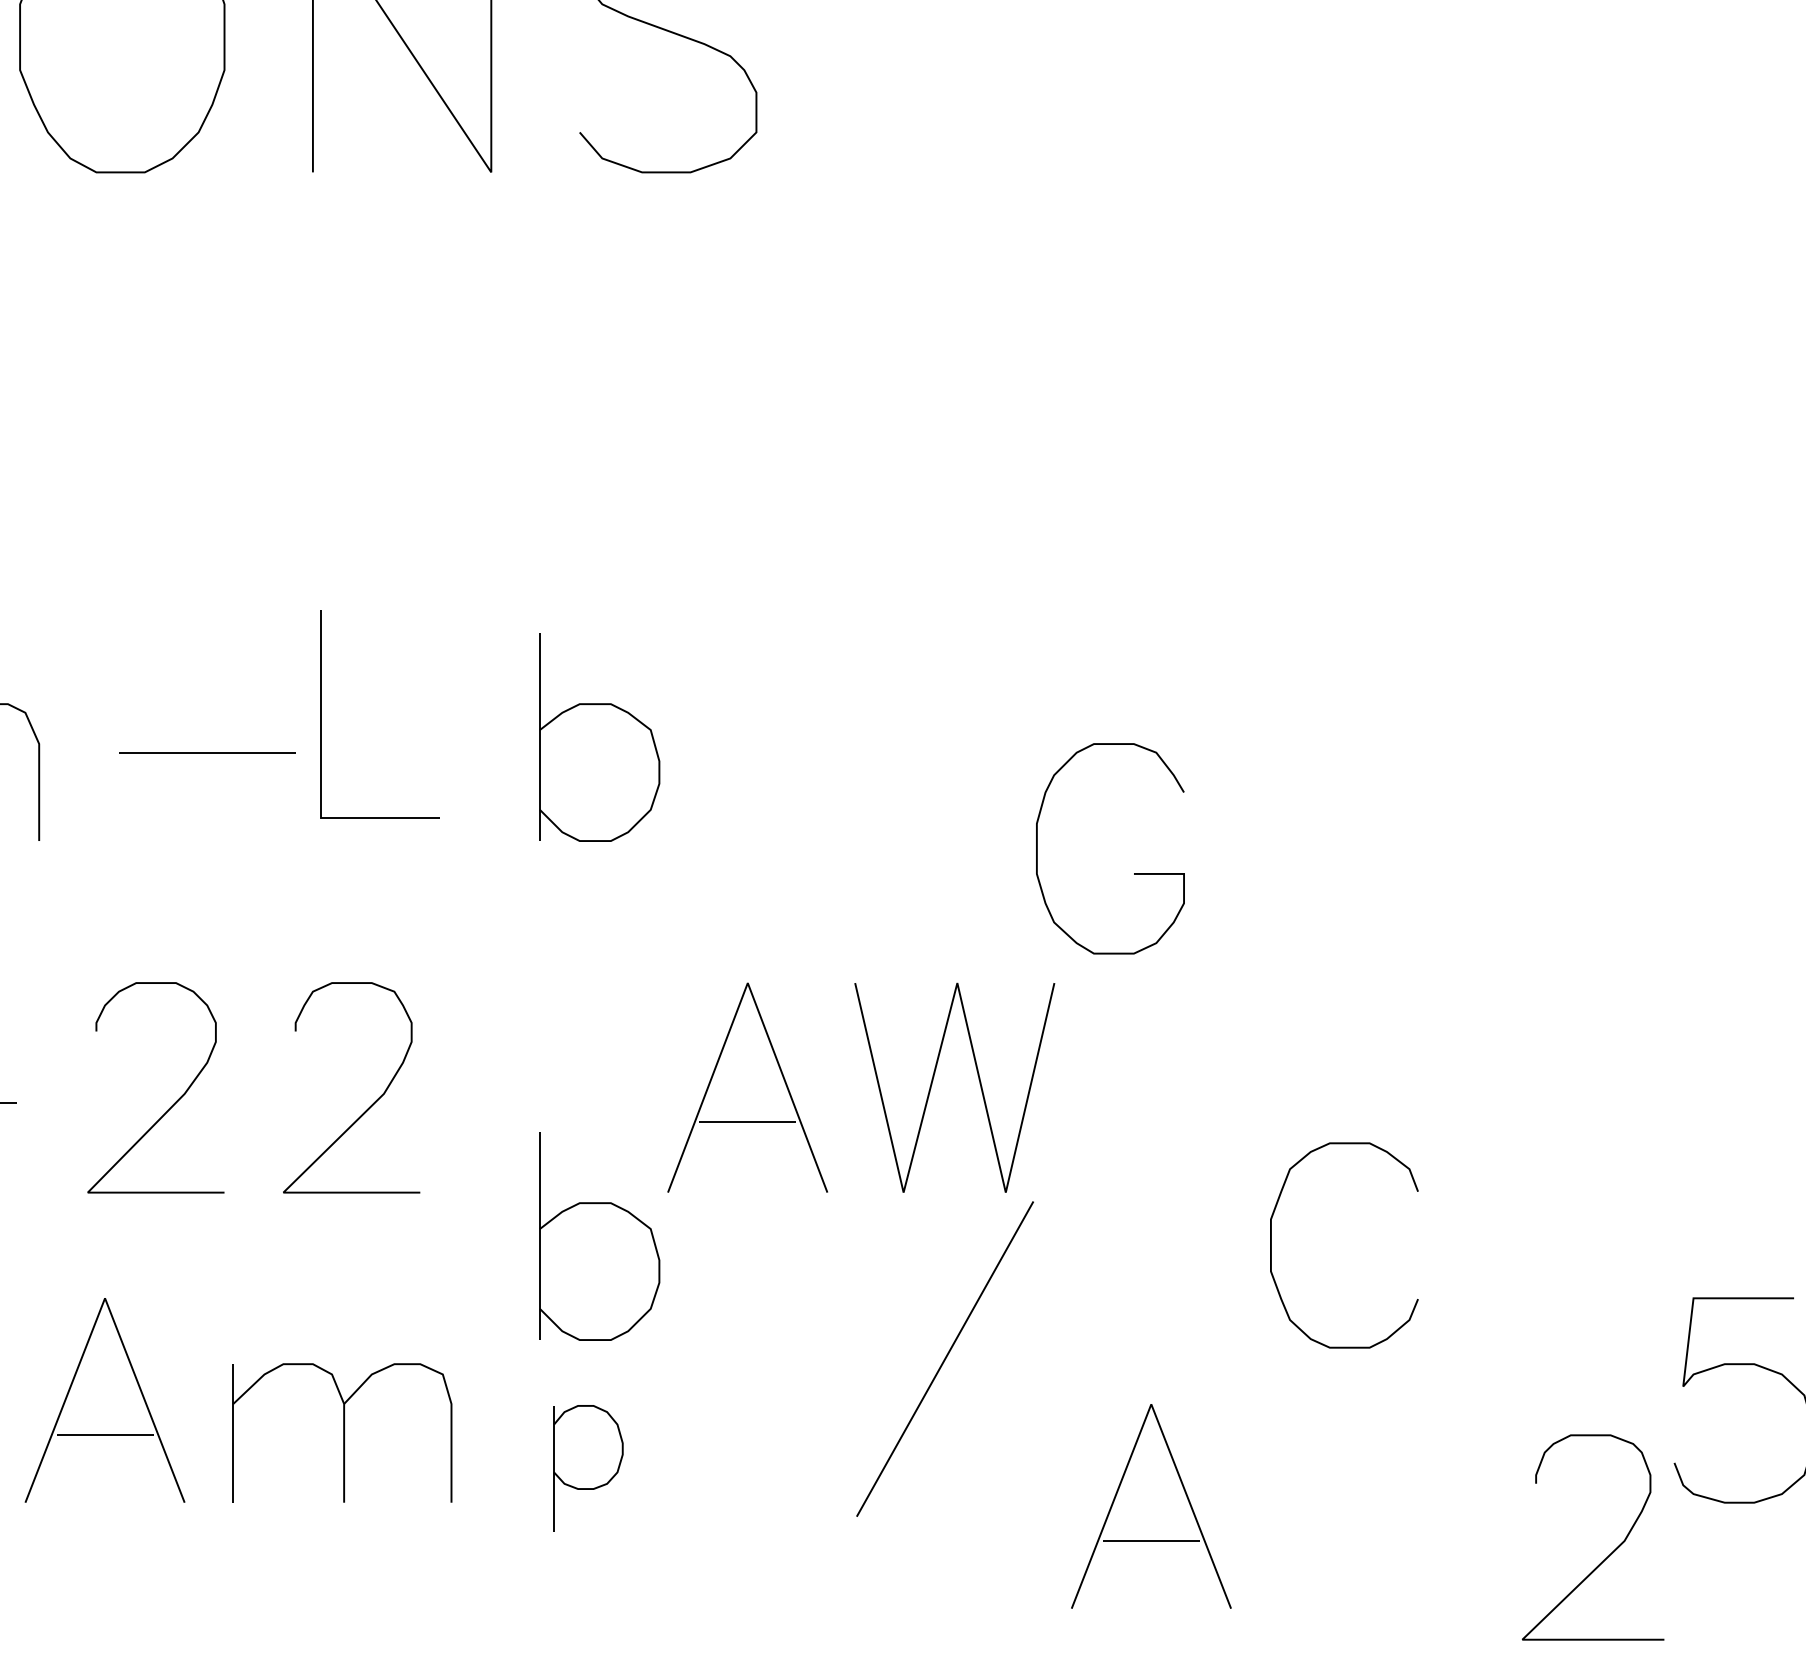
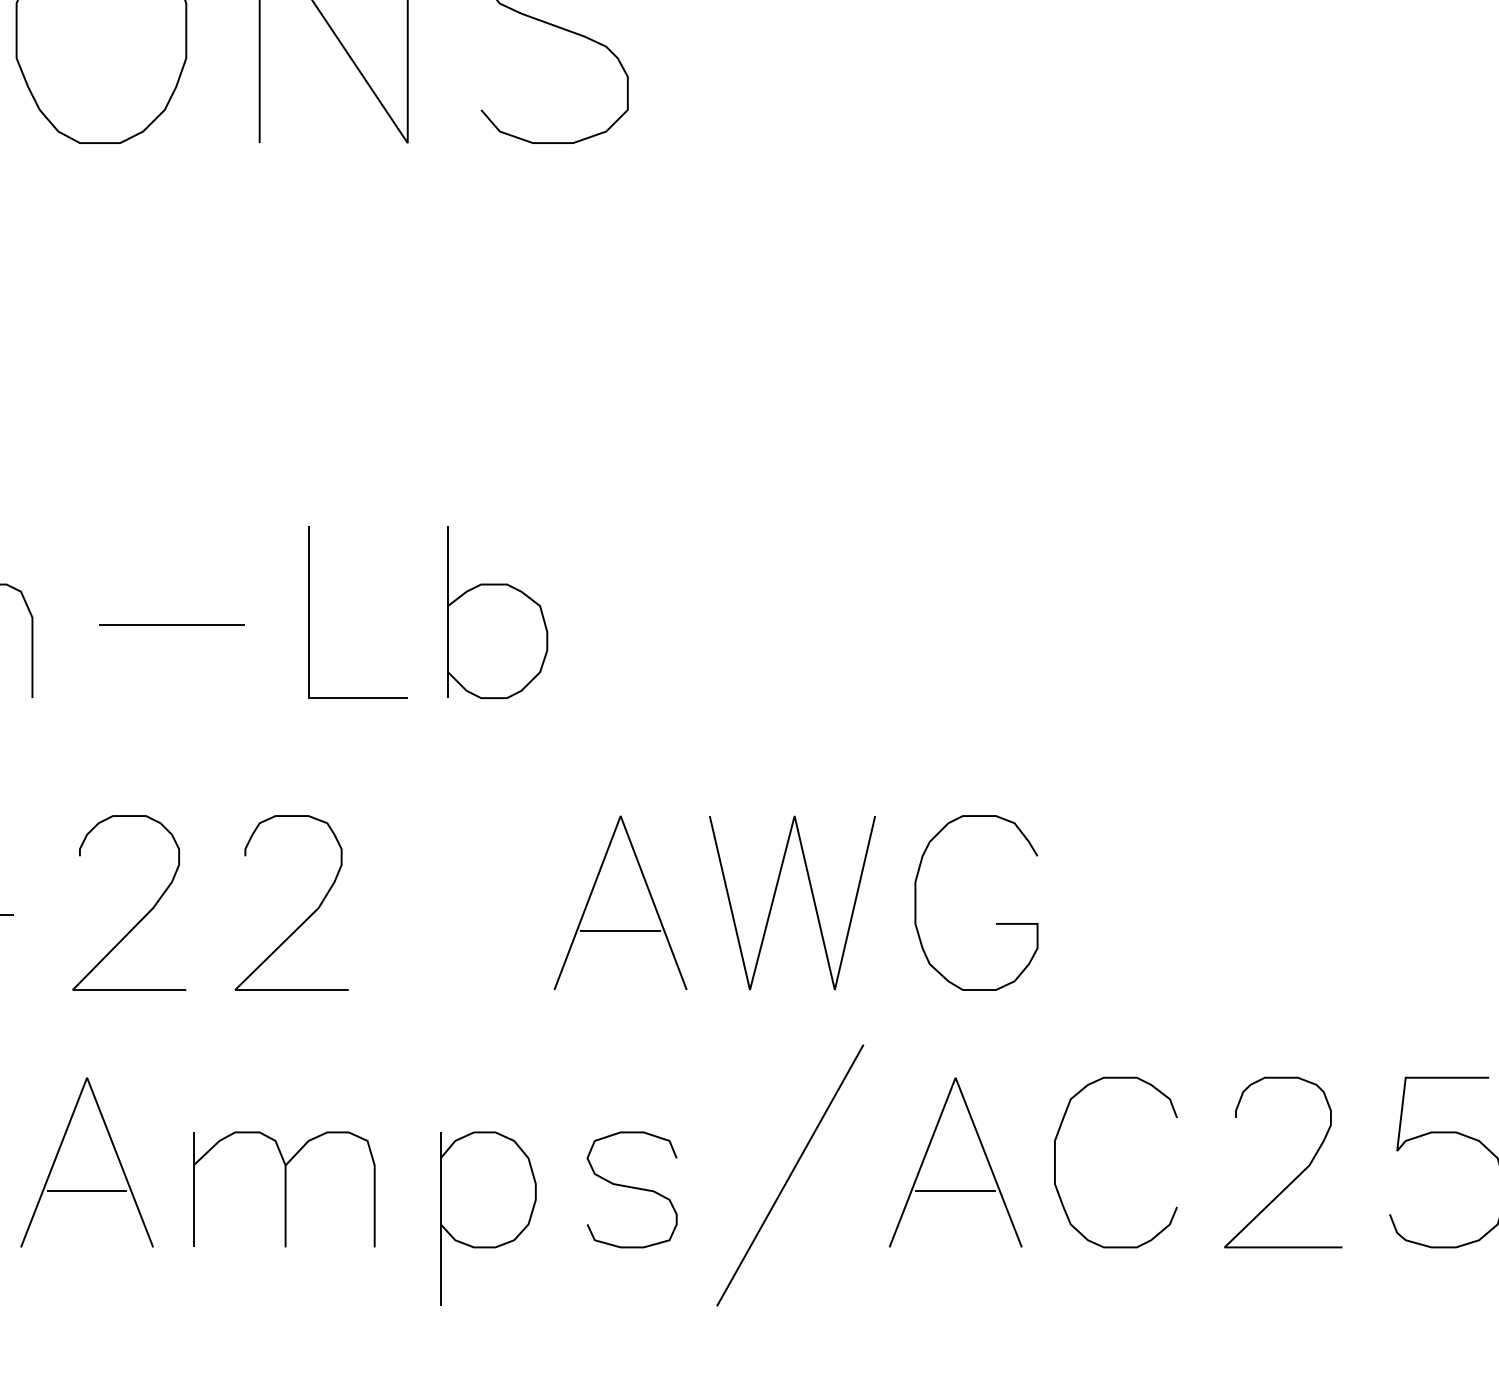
line: (321, 714) -> (309, 612), moved
curve: (1134, 873) -> (996, 923), moved
part: (599, 1236) -> (497, 1026), removed
curve: (1271, 1245) -> (1055, 1162), moved
line: (944, 1358) -> (789, 1175), moved
curve: (761, 1431) -> (632, 1188), added
part: (588, 1468) -> (488, 1219), size x1.67
part: (1151, 1540) -> (955, 1190), moved
curve: (1610, 1553) -> (1297, 1175), moved

